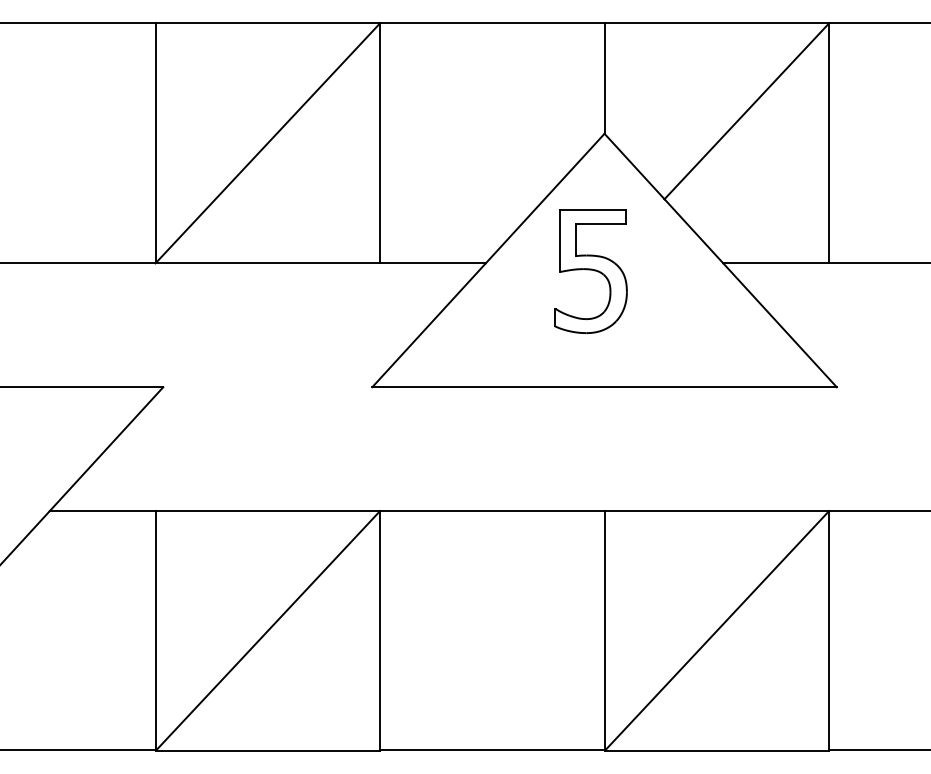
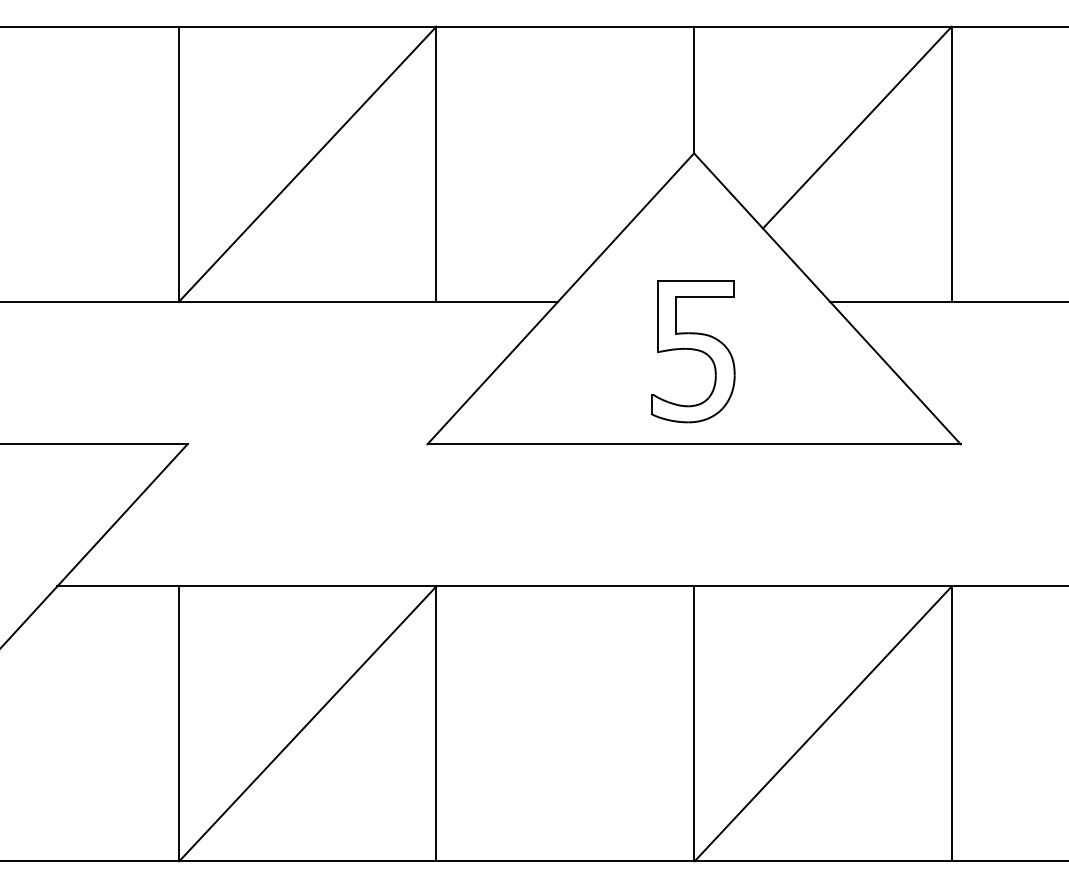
part: (590, 271) -> (692, 351), moved

